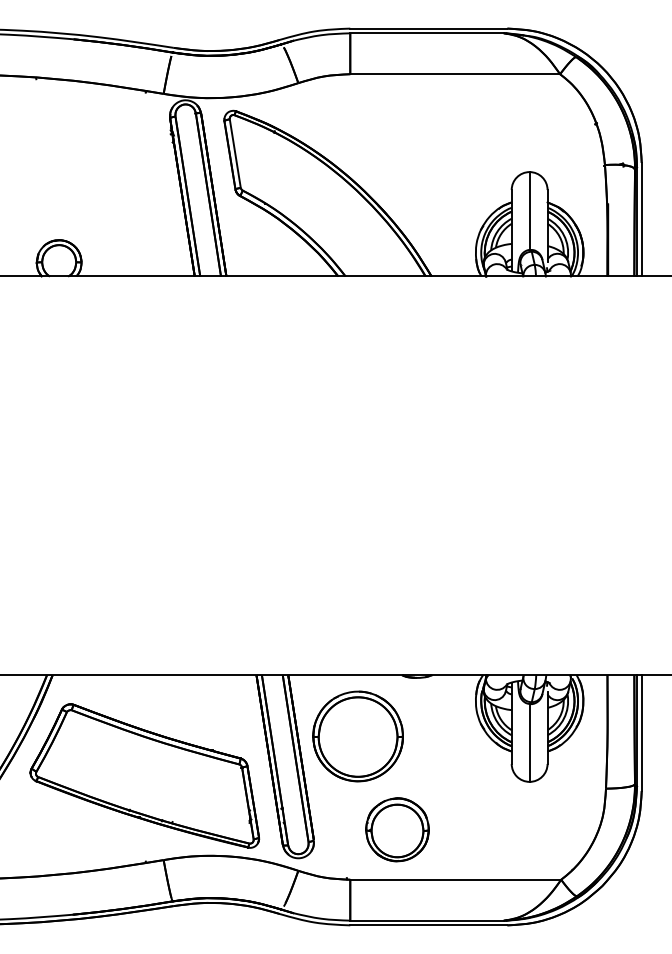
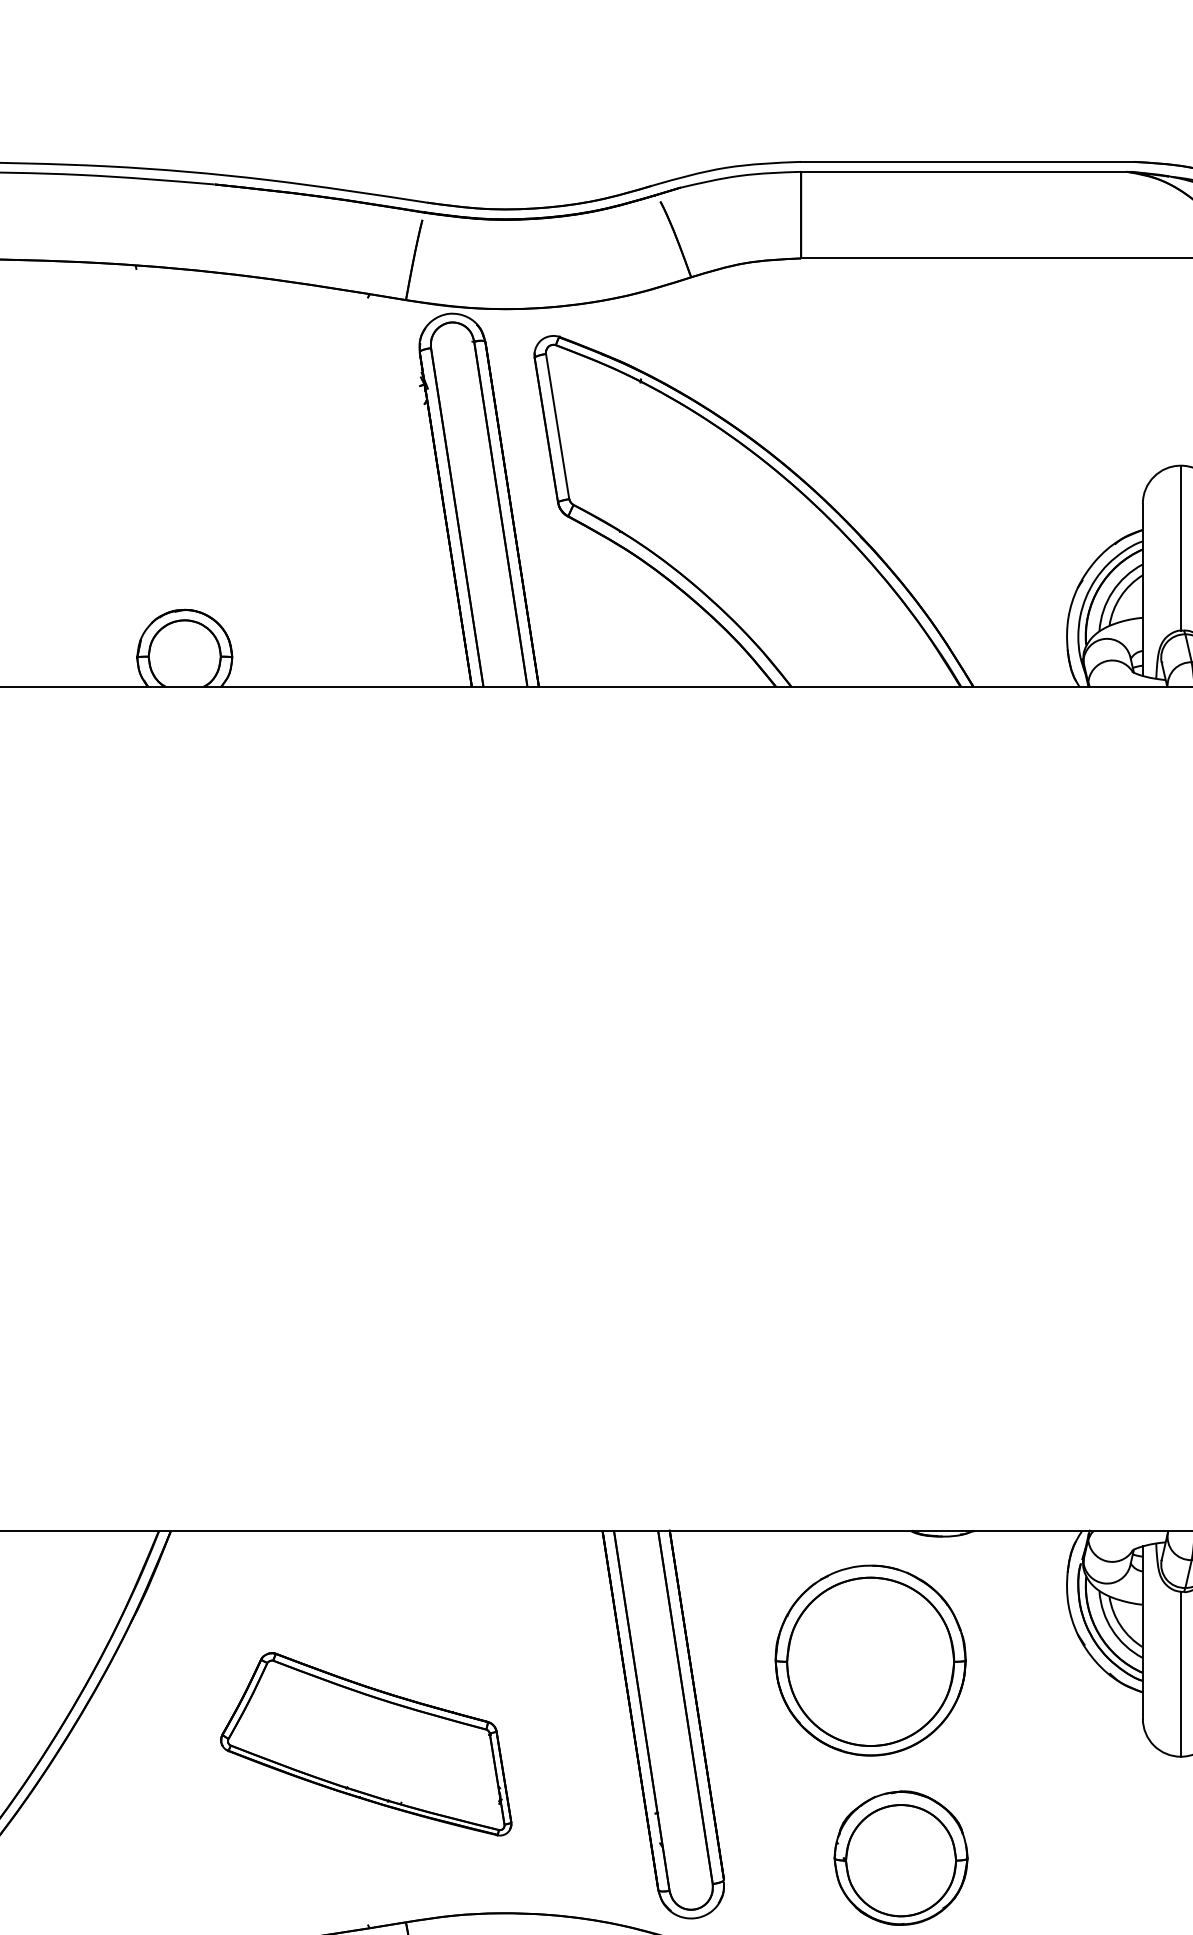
part: (357, 736) -> (869, 1660), moved
part: (144, 775) -> (365, 1743), size x0.6

